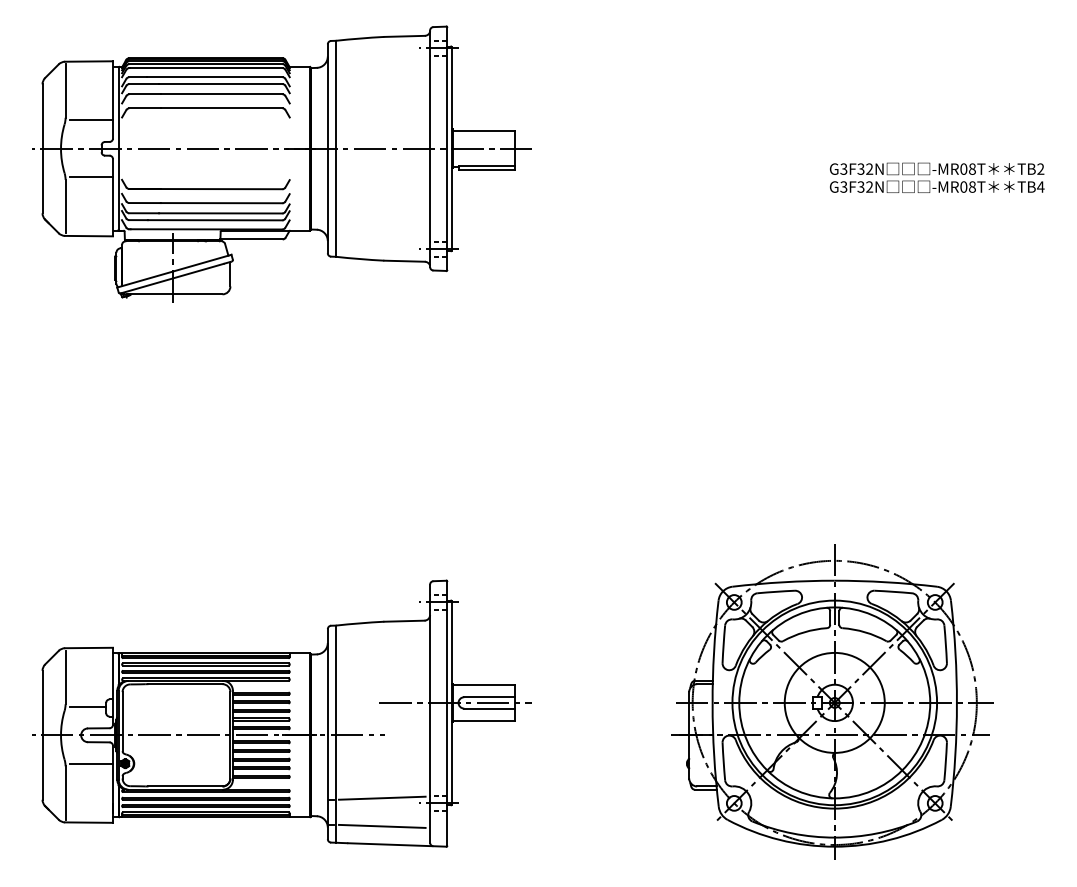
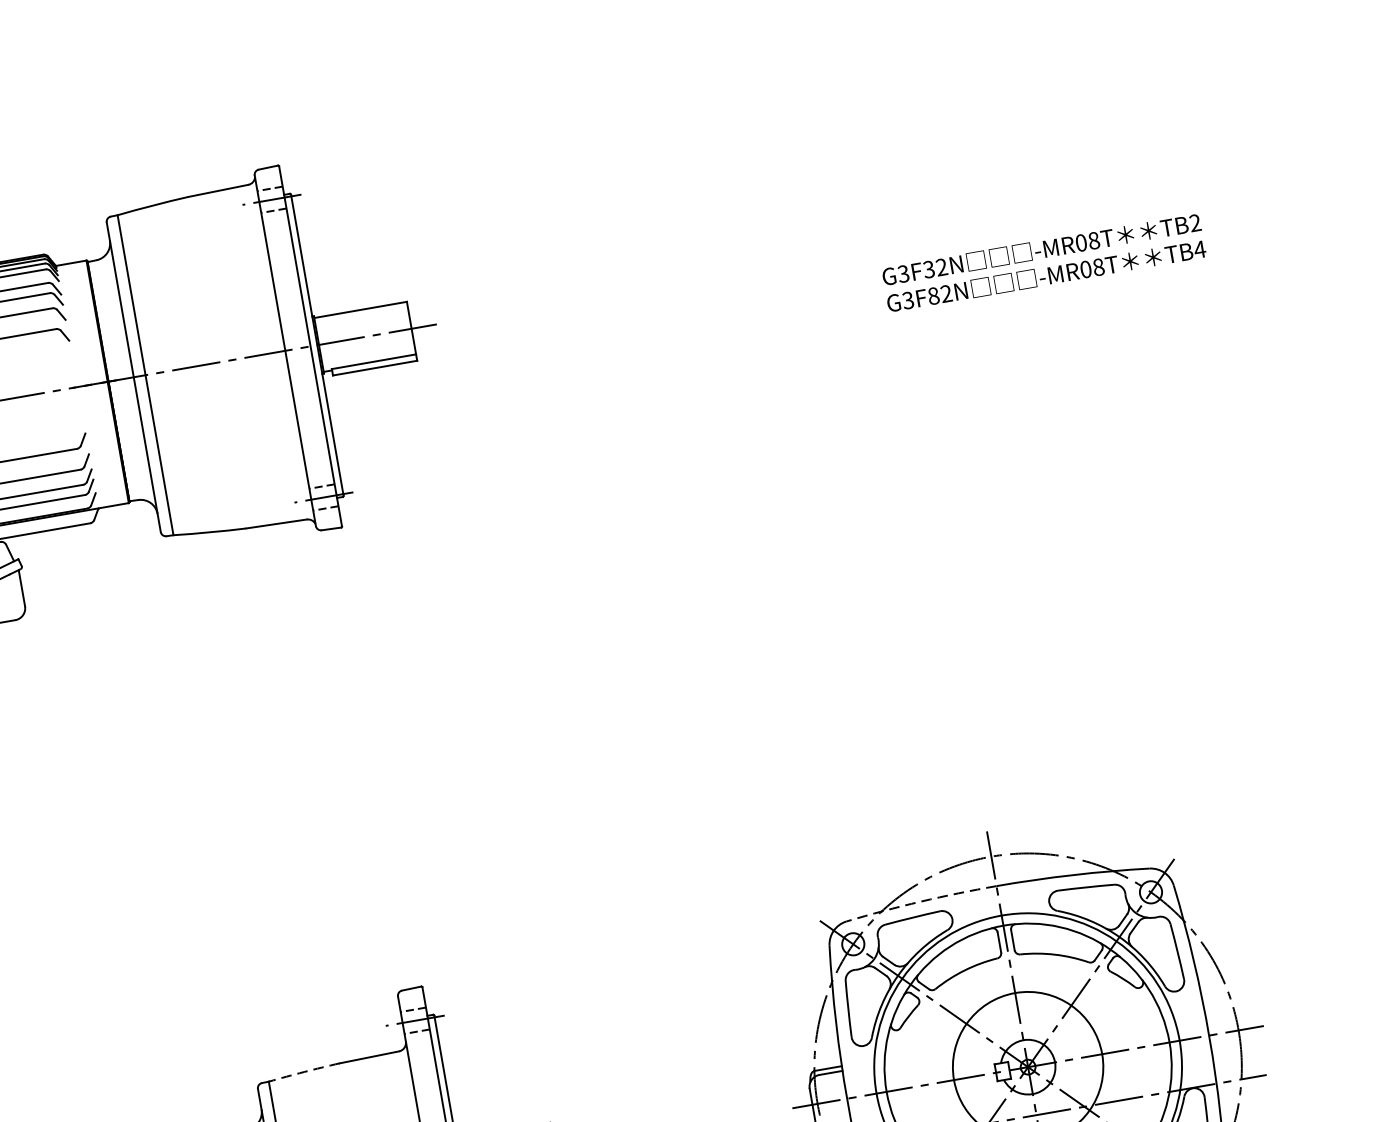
text: (860, 186) -> (932, 295), G3F32N -> G3F82N
arc: (783, 582) -> (921, 902), solid -> dashed
arc: (360, 623) -> (304, 1072), solid -> dashed

